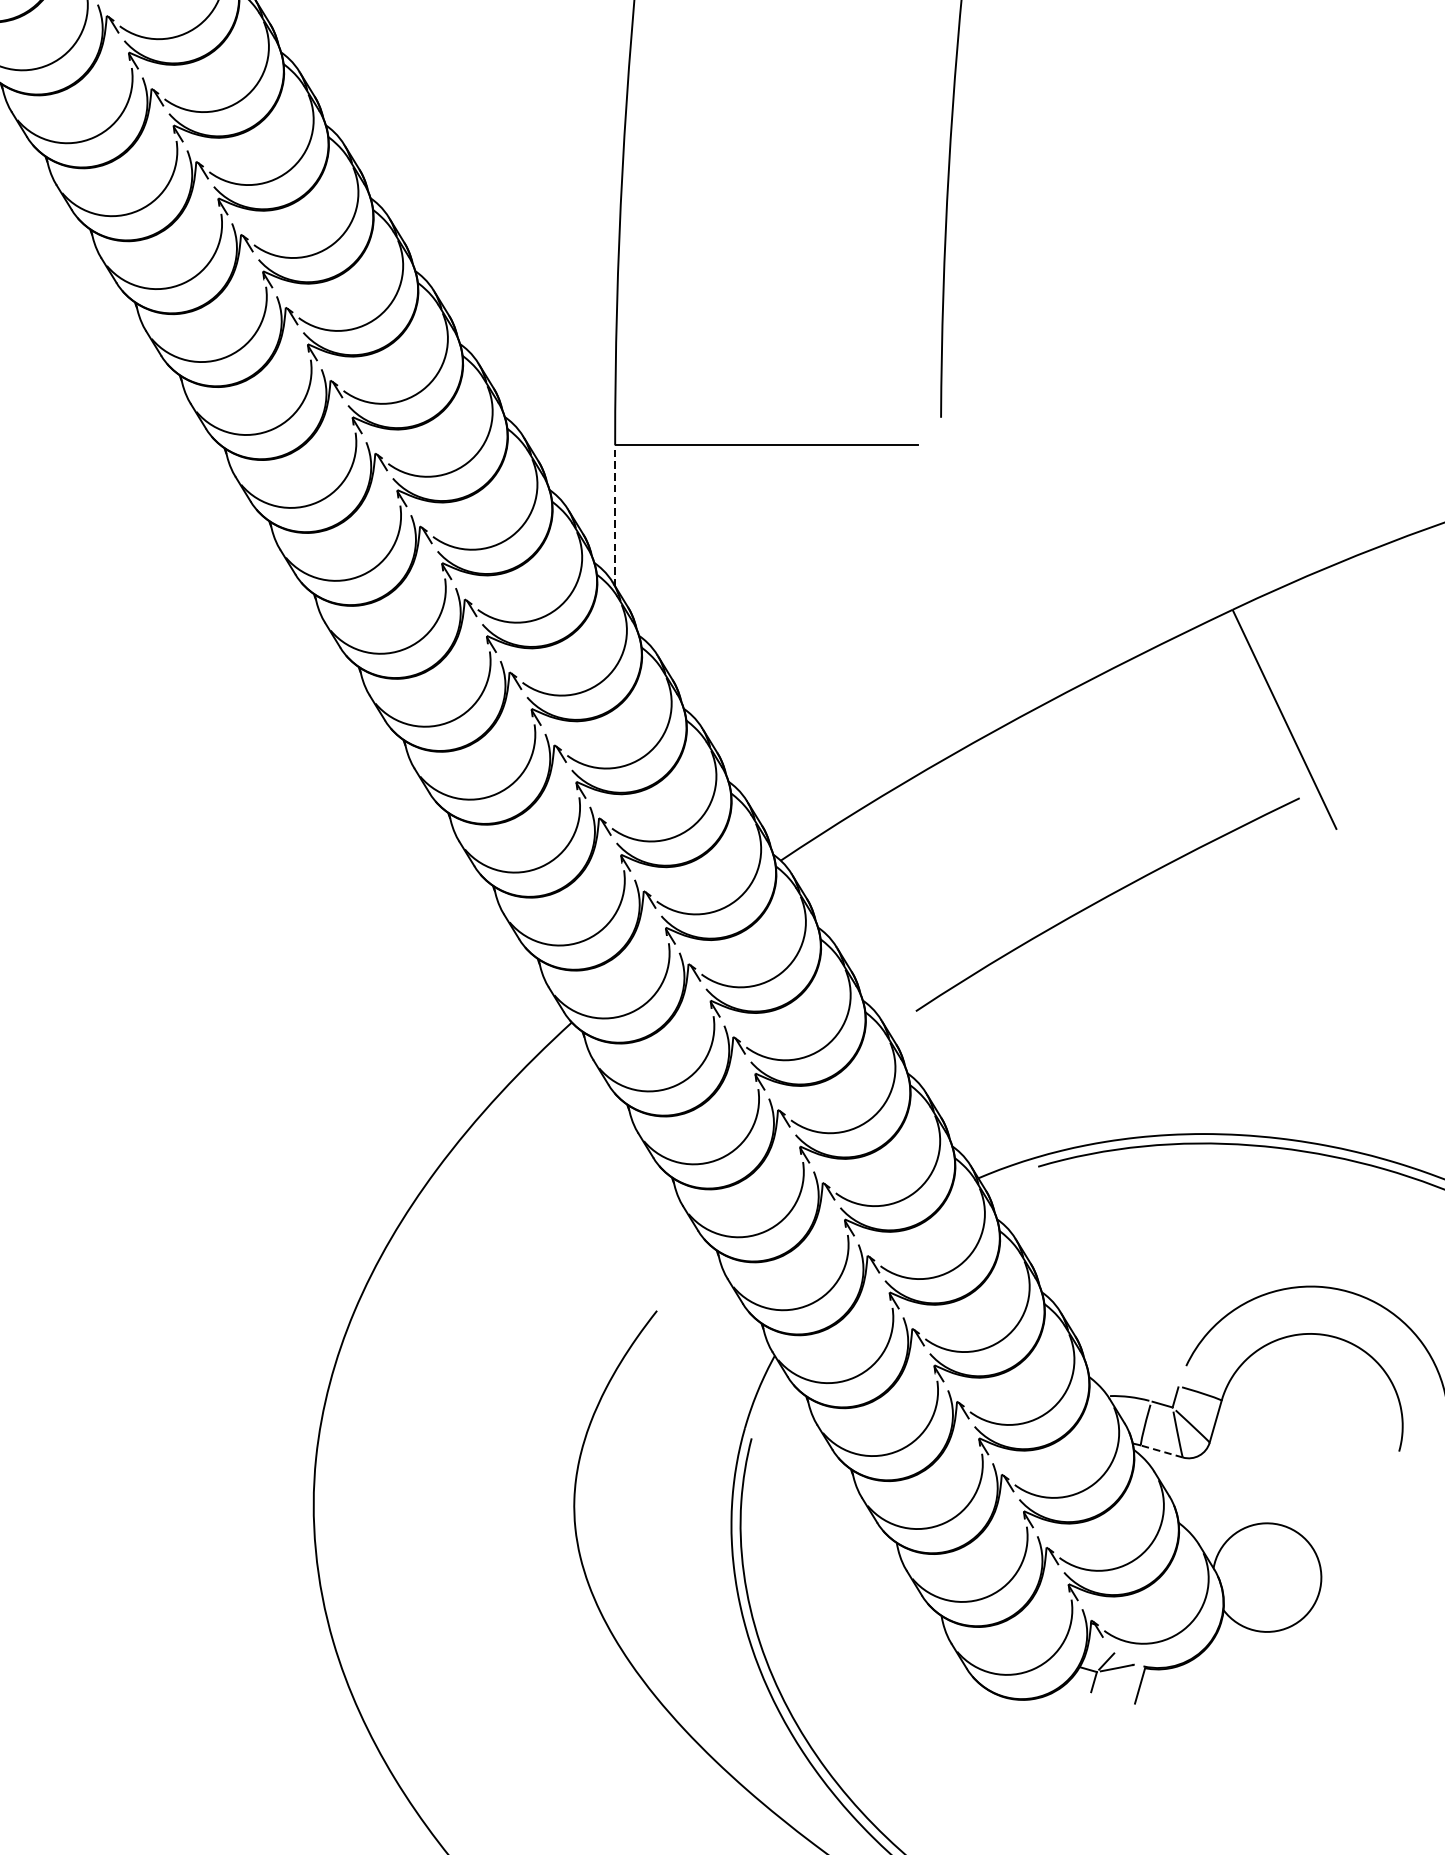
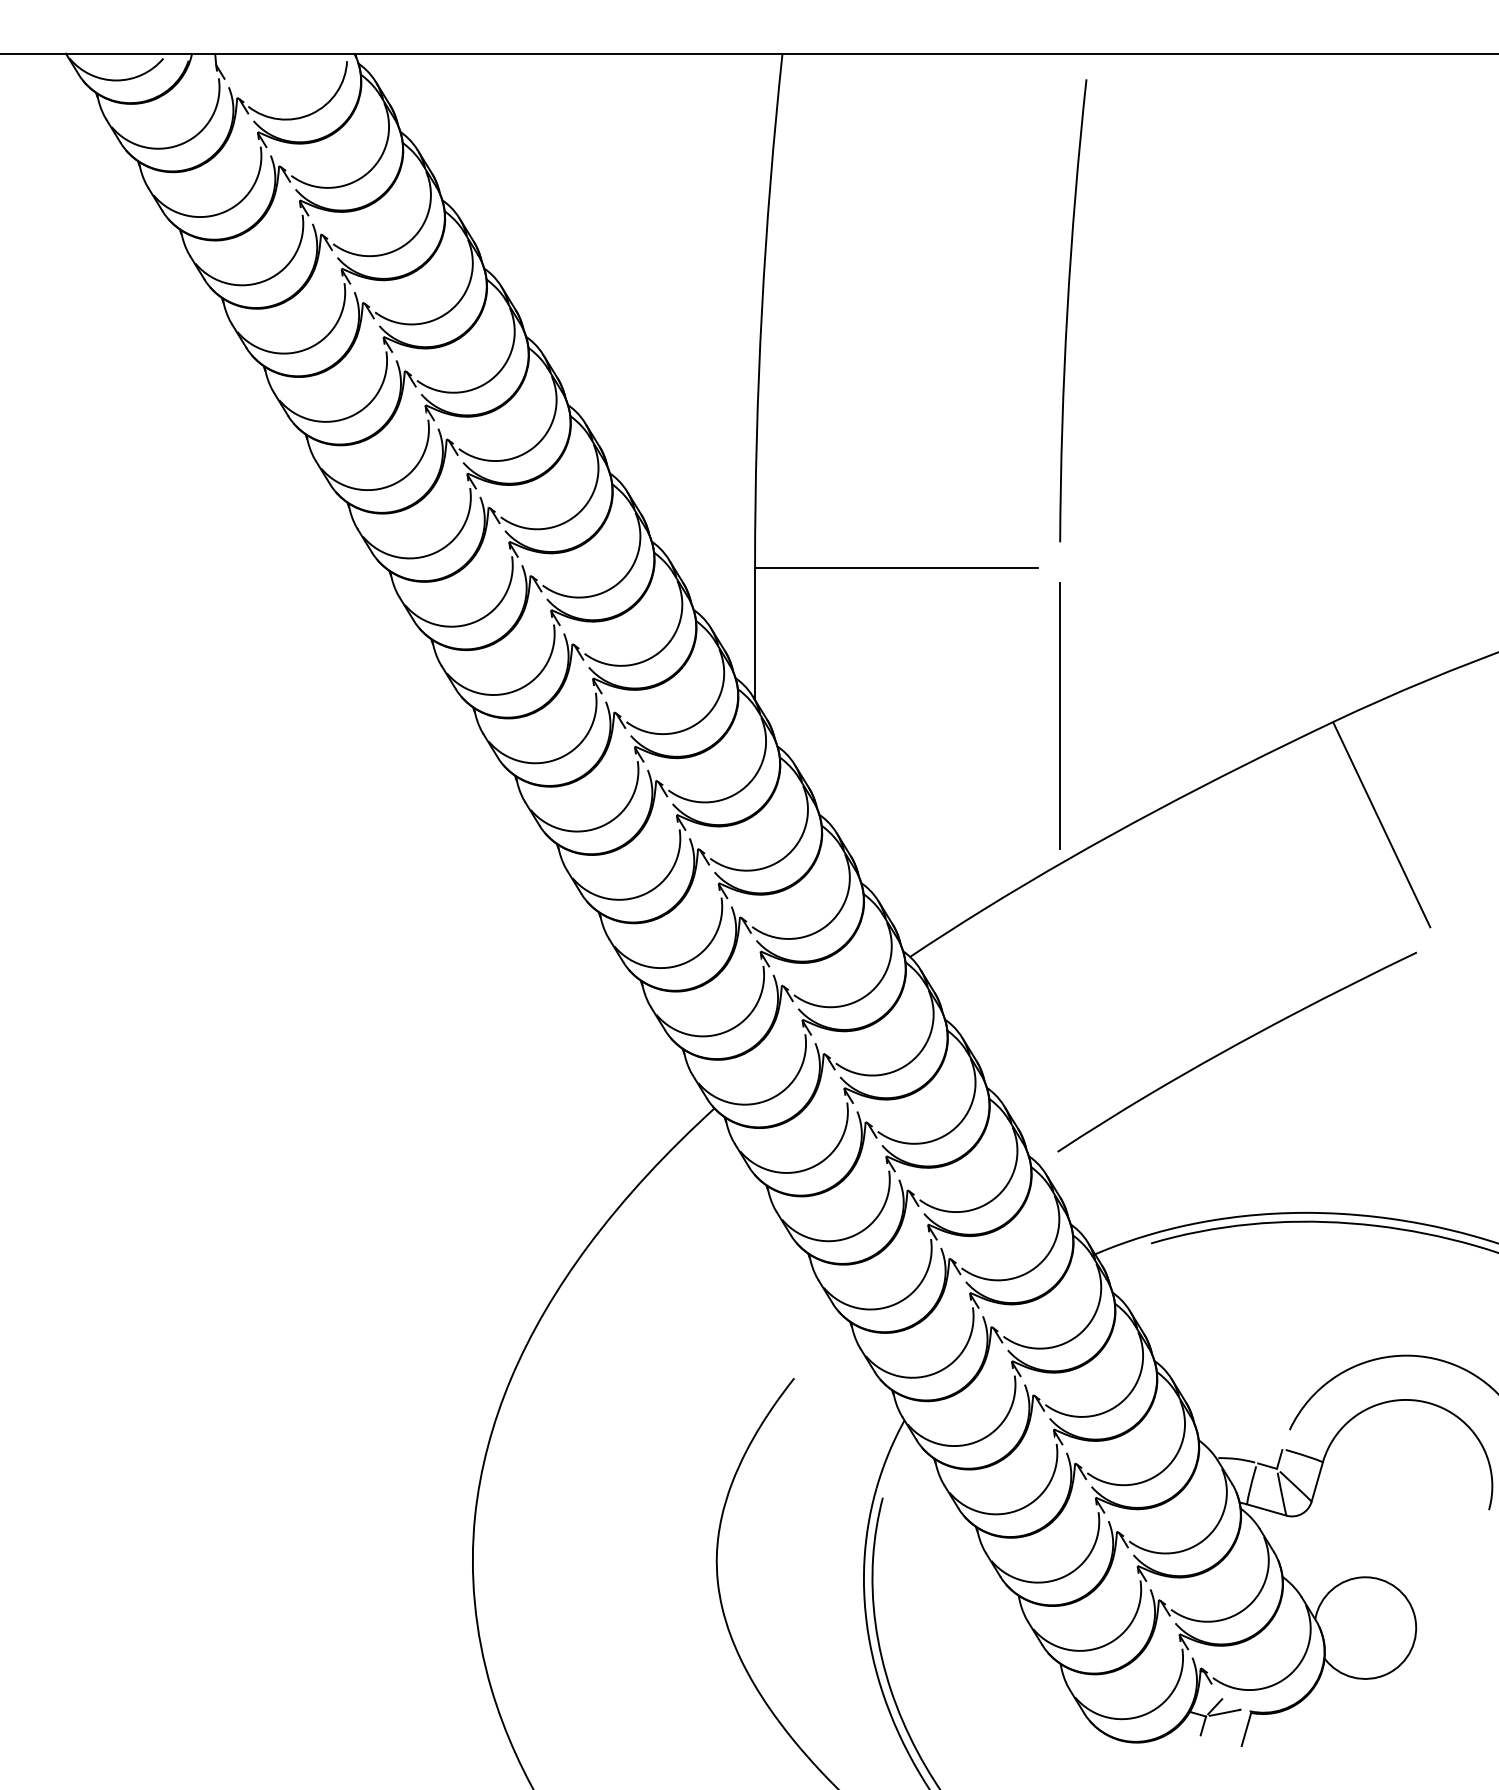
line: (615, 516) -> (755, 634), dashed -> solid
line: (941, 602) -> (1060, 715), added
curve: (1105, 898) -> (1235, 1046), moved
line: (1161, 1450) -> (1266, 1509), dashed -> solid

